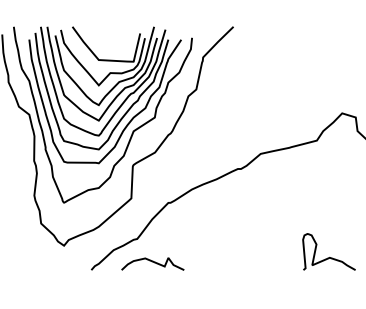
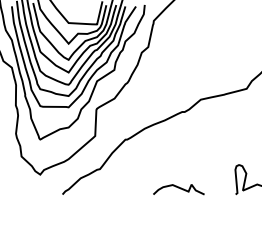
curve: (152, 262) -> (178, 188), moved

